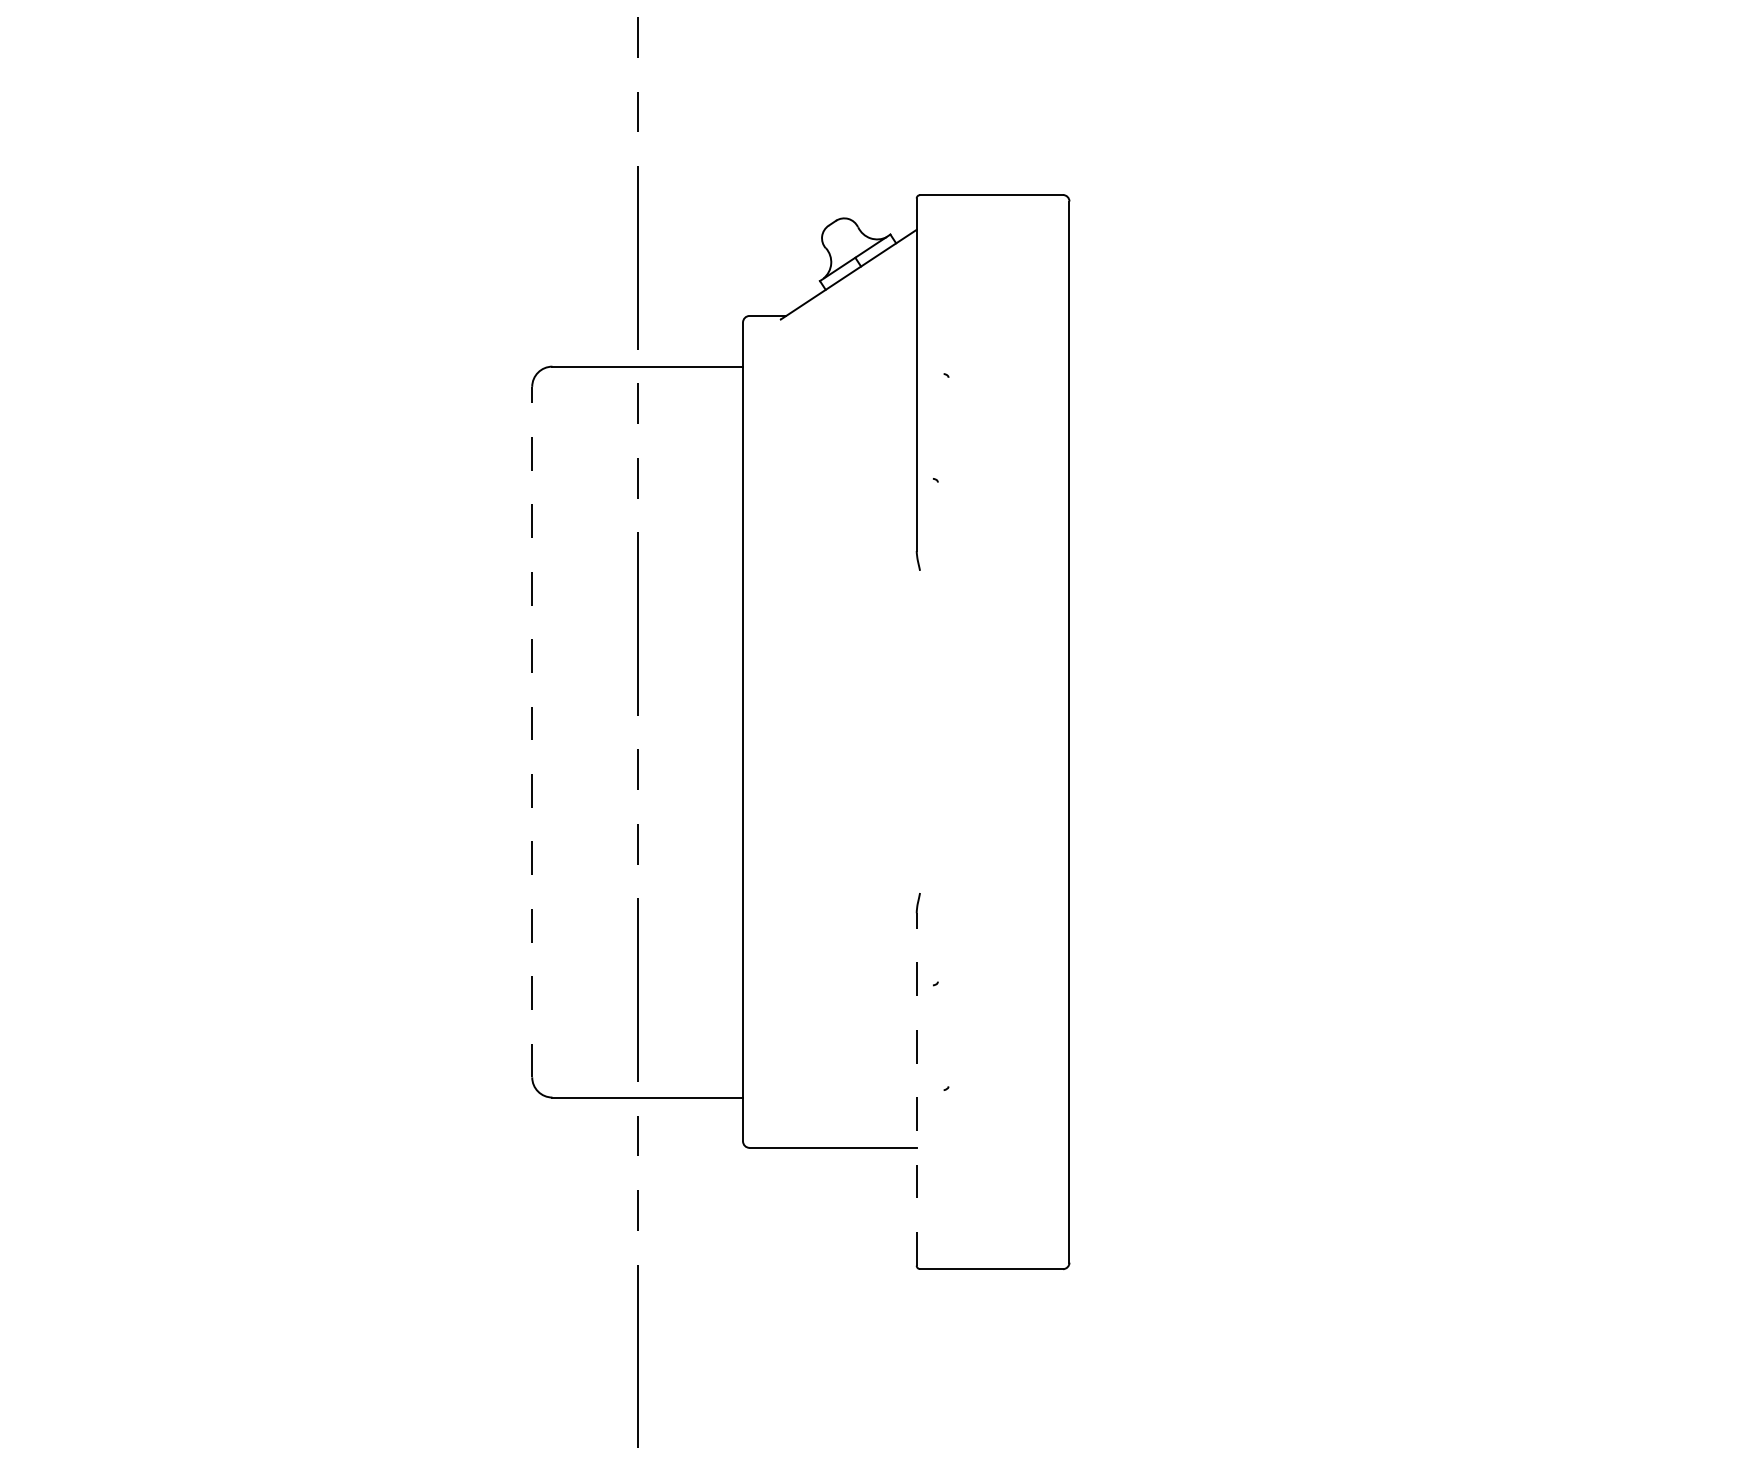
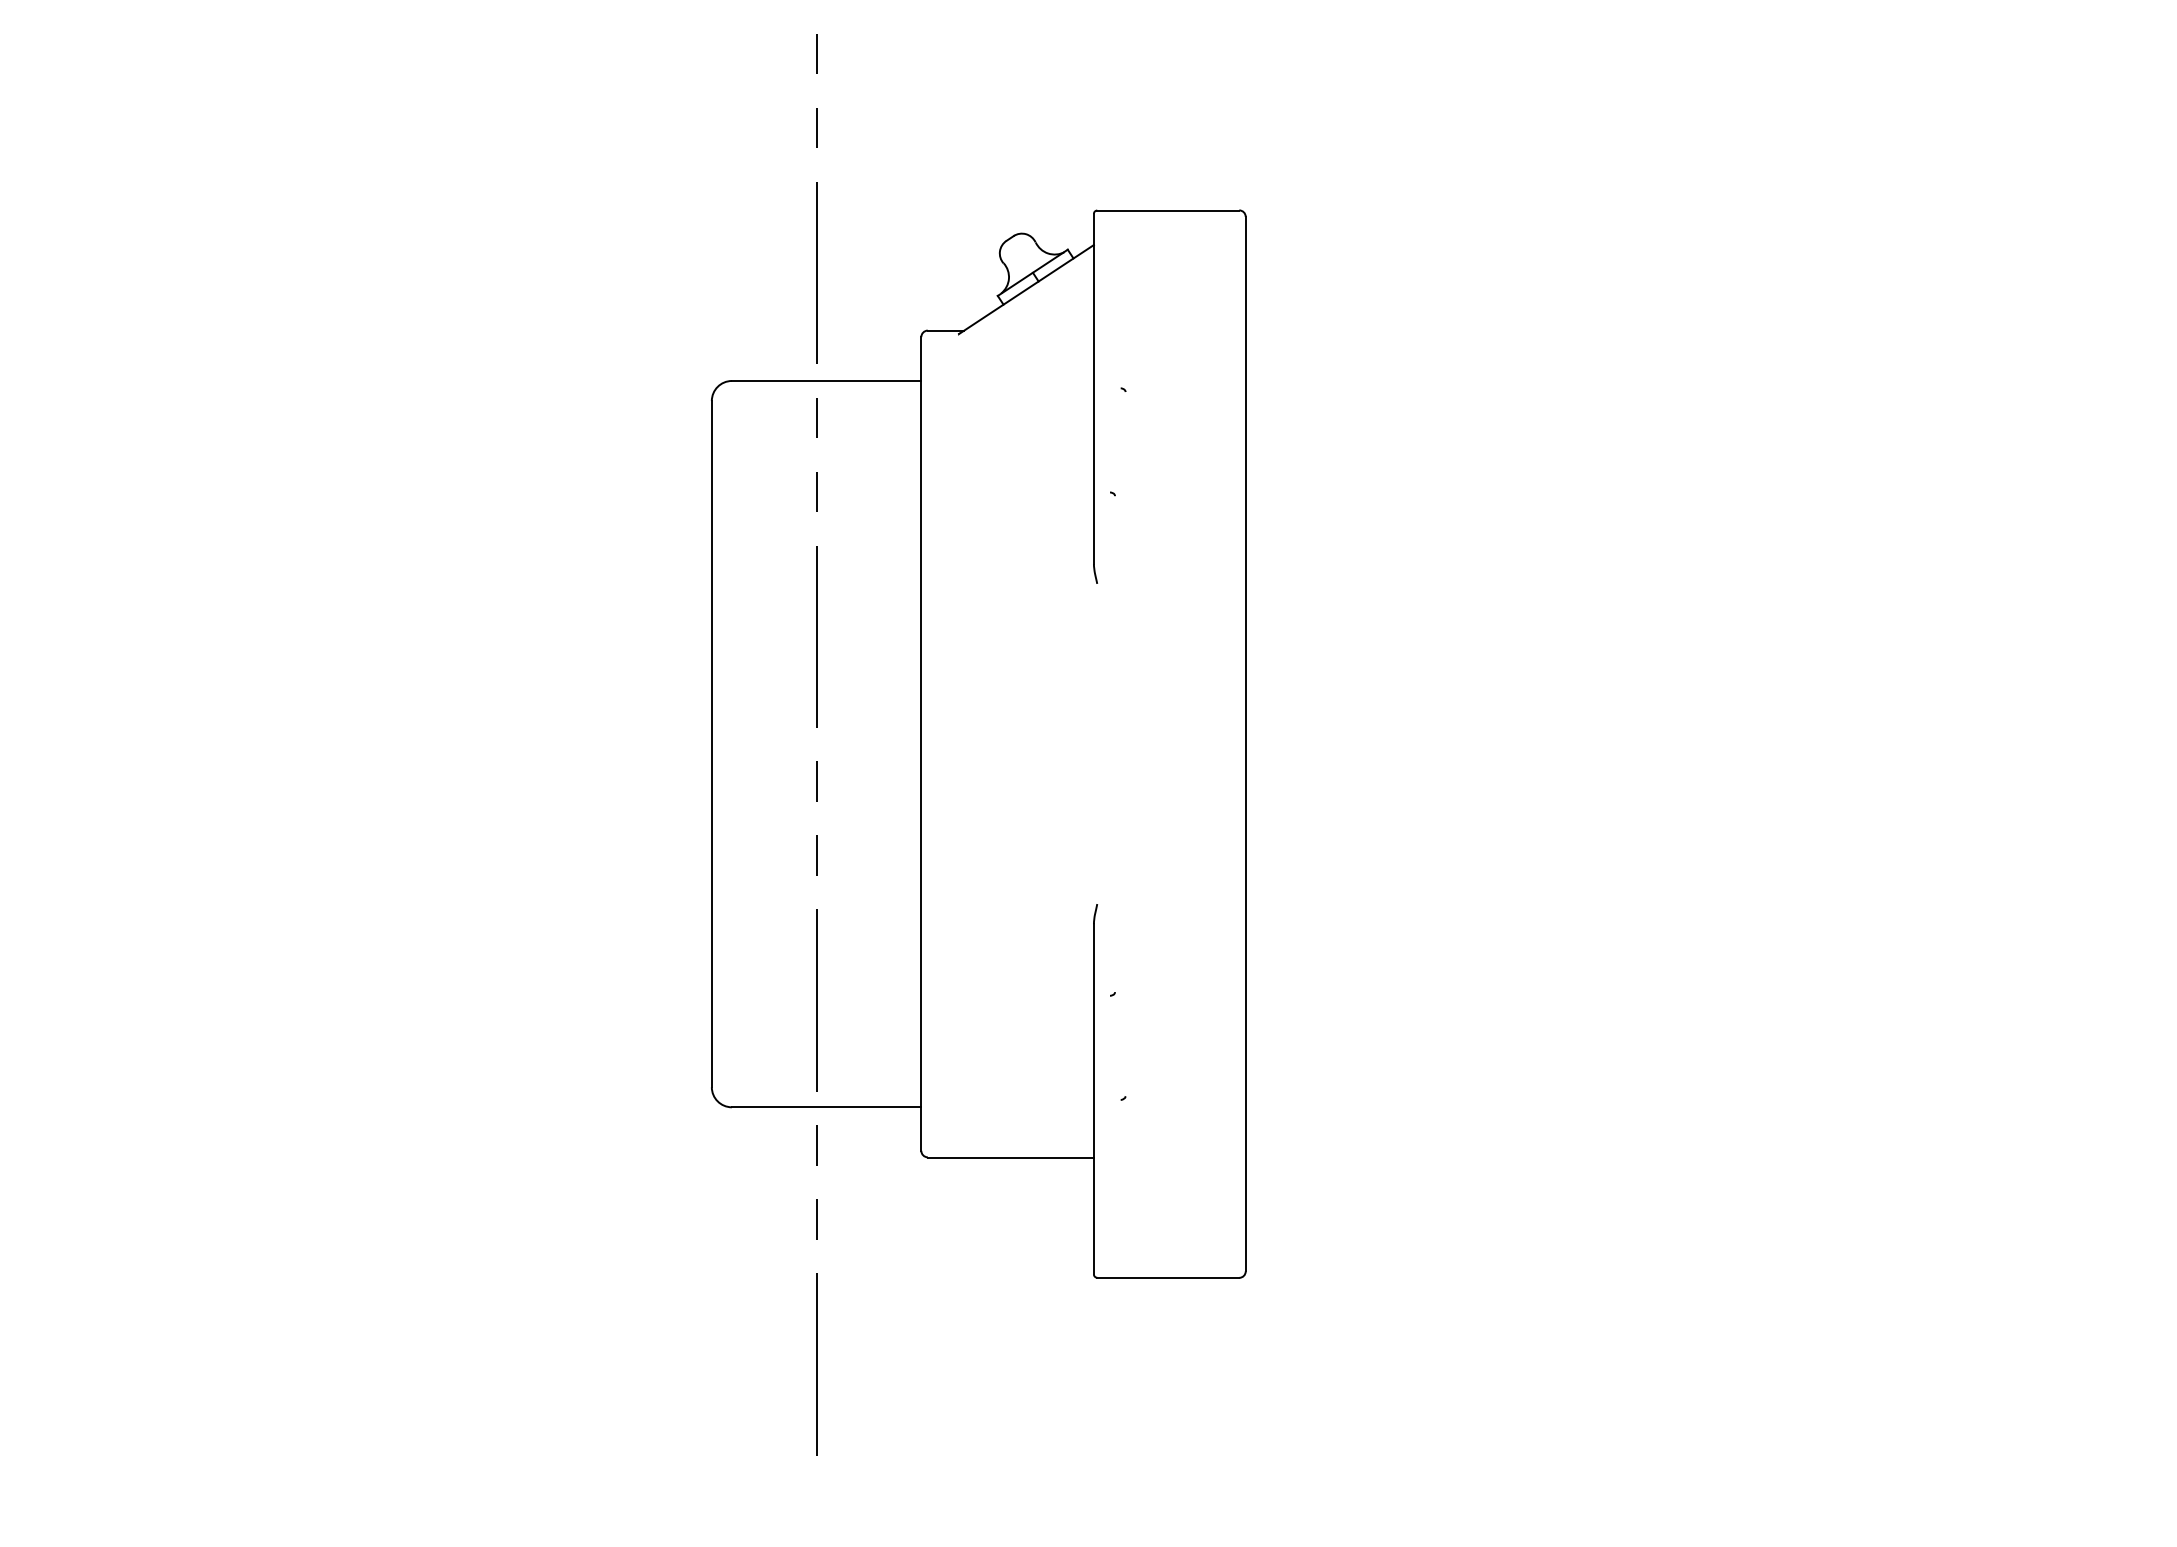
line: (531, 731) -> (711, 743), dashed -> solid
line: (916, 1088) -> (1093, 1098), dashed -> solid

